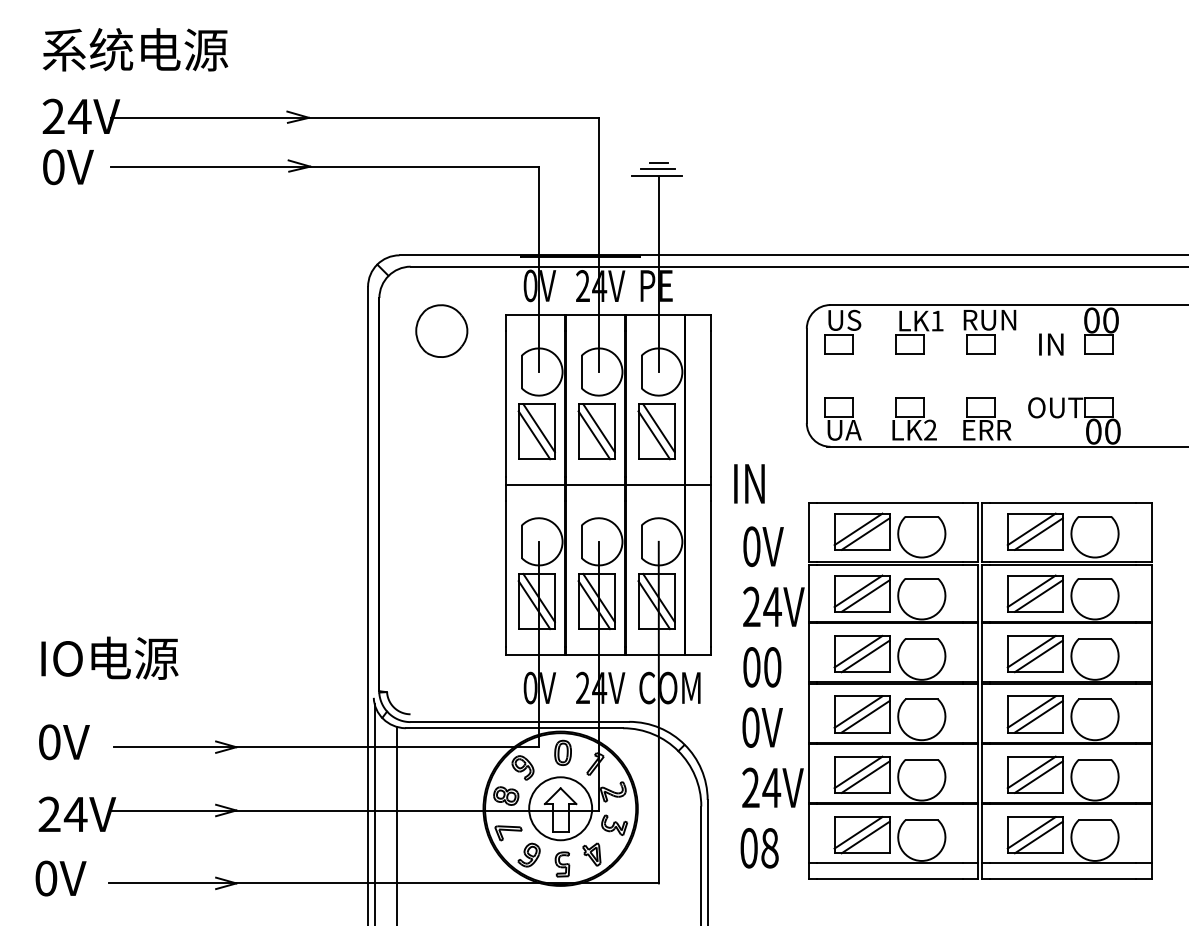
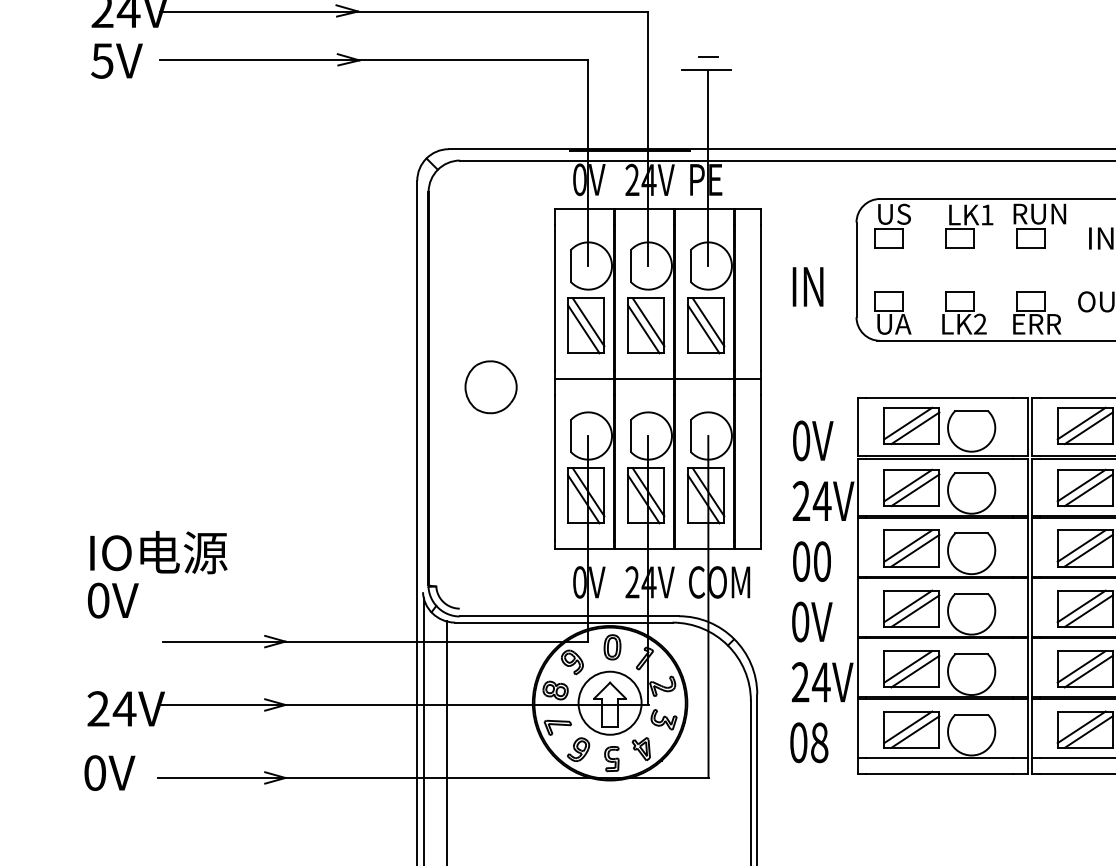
text: (53, 167) -> (102, 61), 0V -> 5V
line: (657, 169) -> (707, 63), removed
part: (441, 330) -> (490, 386), moved
text: (749, 483) -> (808, 286), moved
text: (64, 742) -> (113, 600), moved

